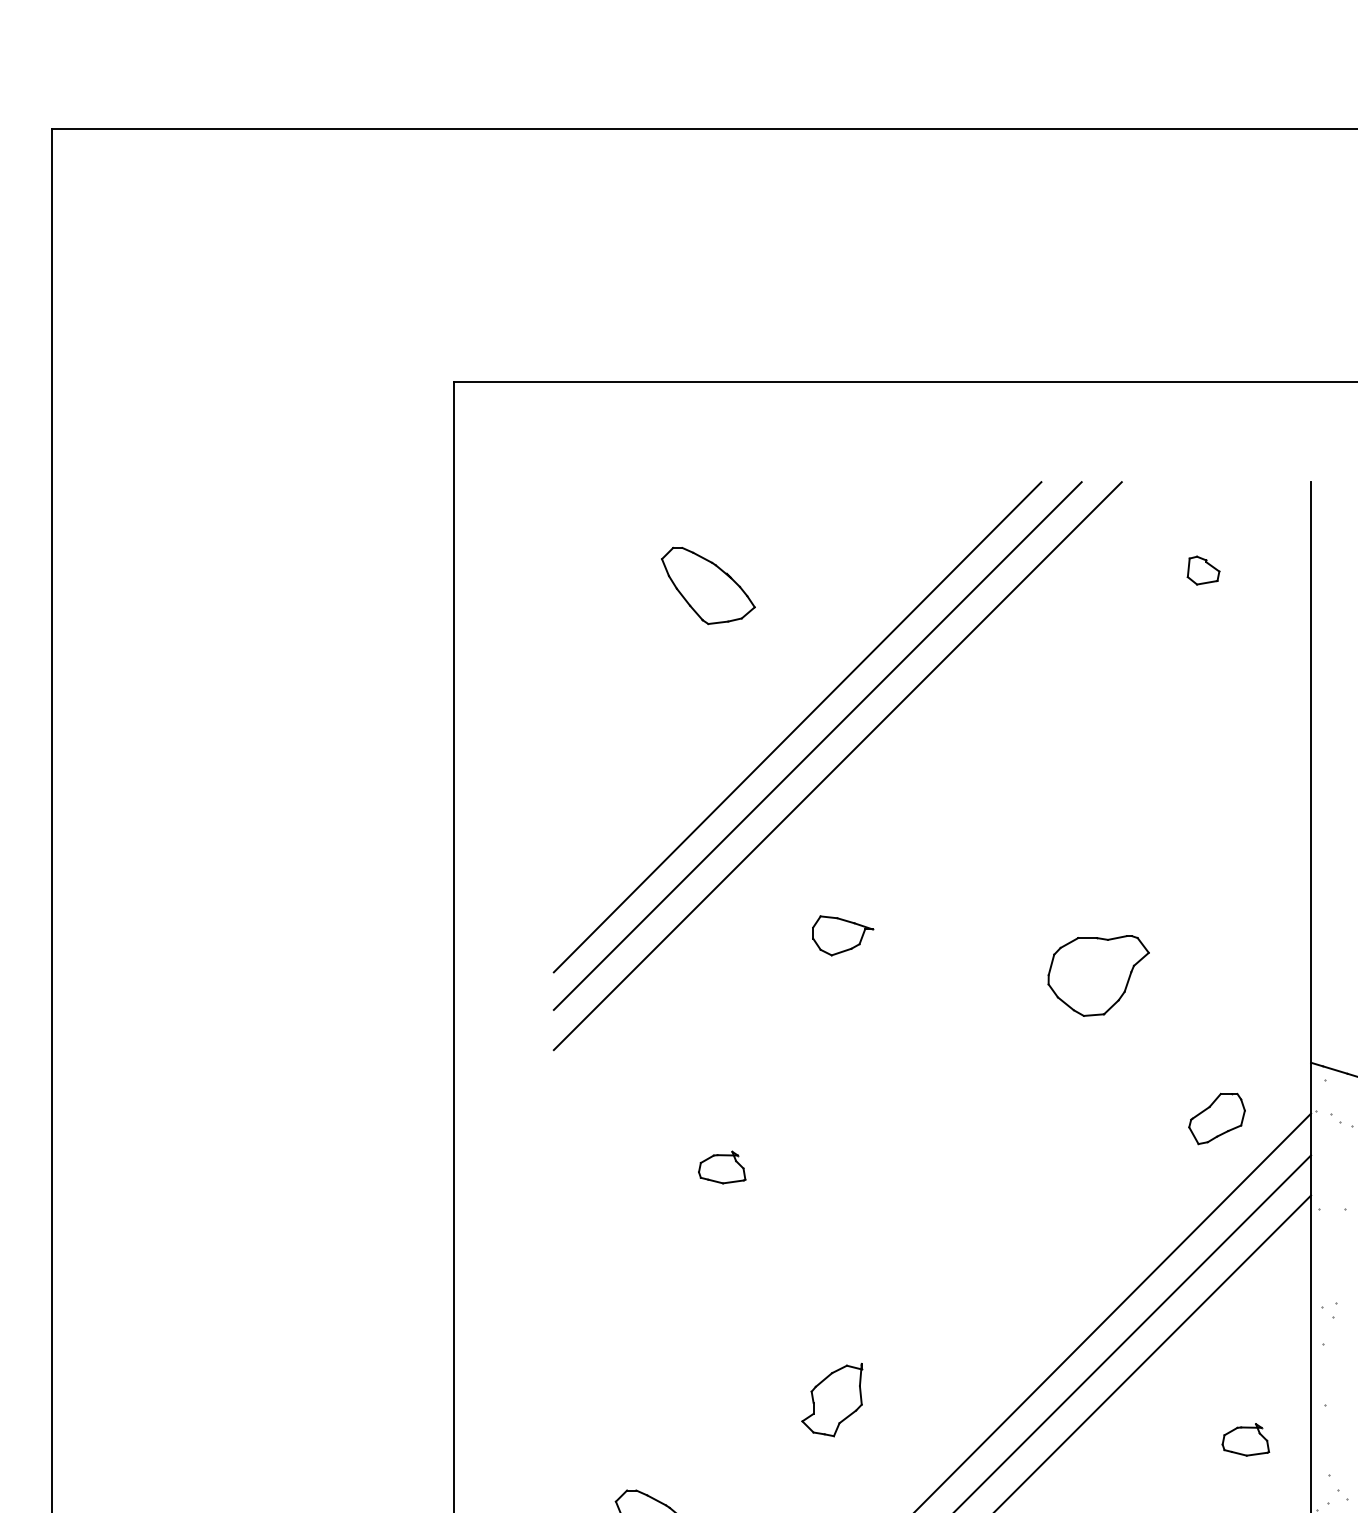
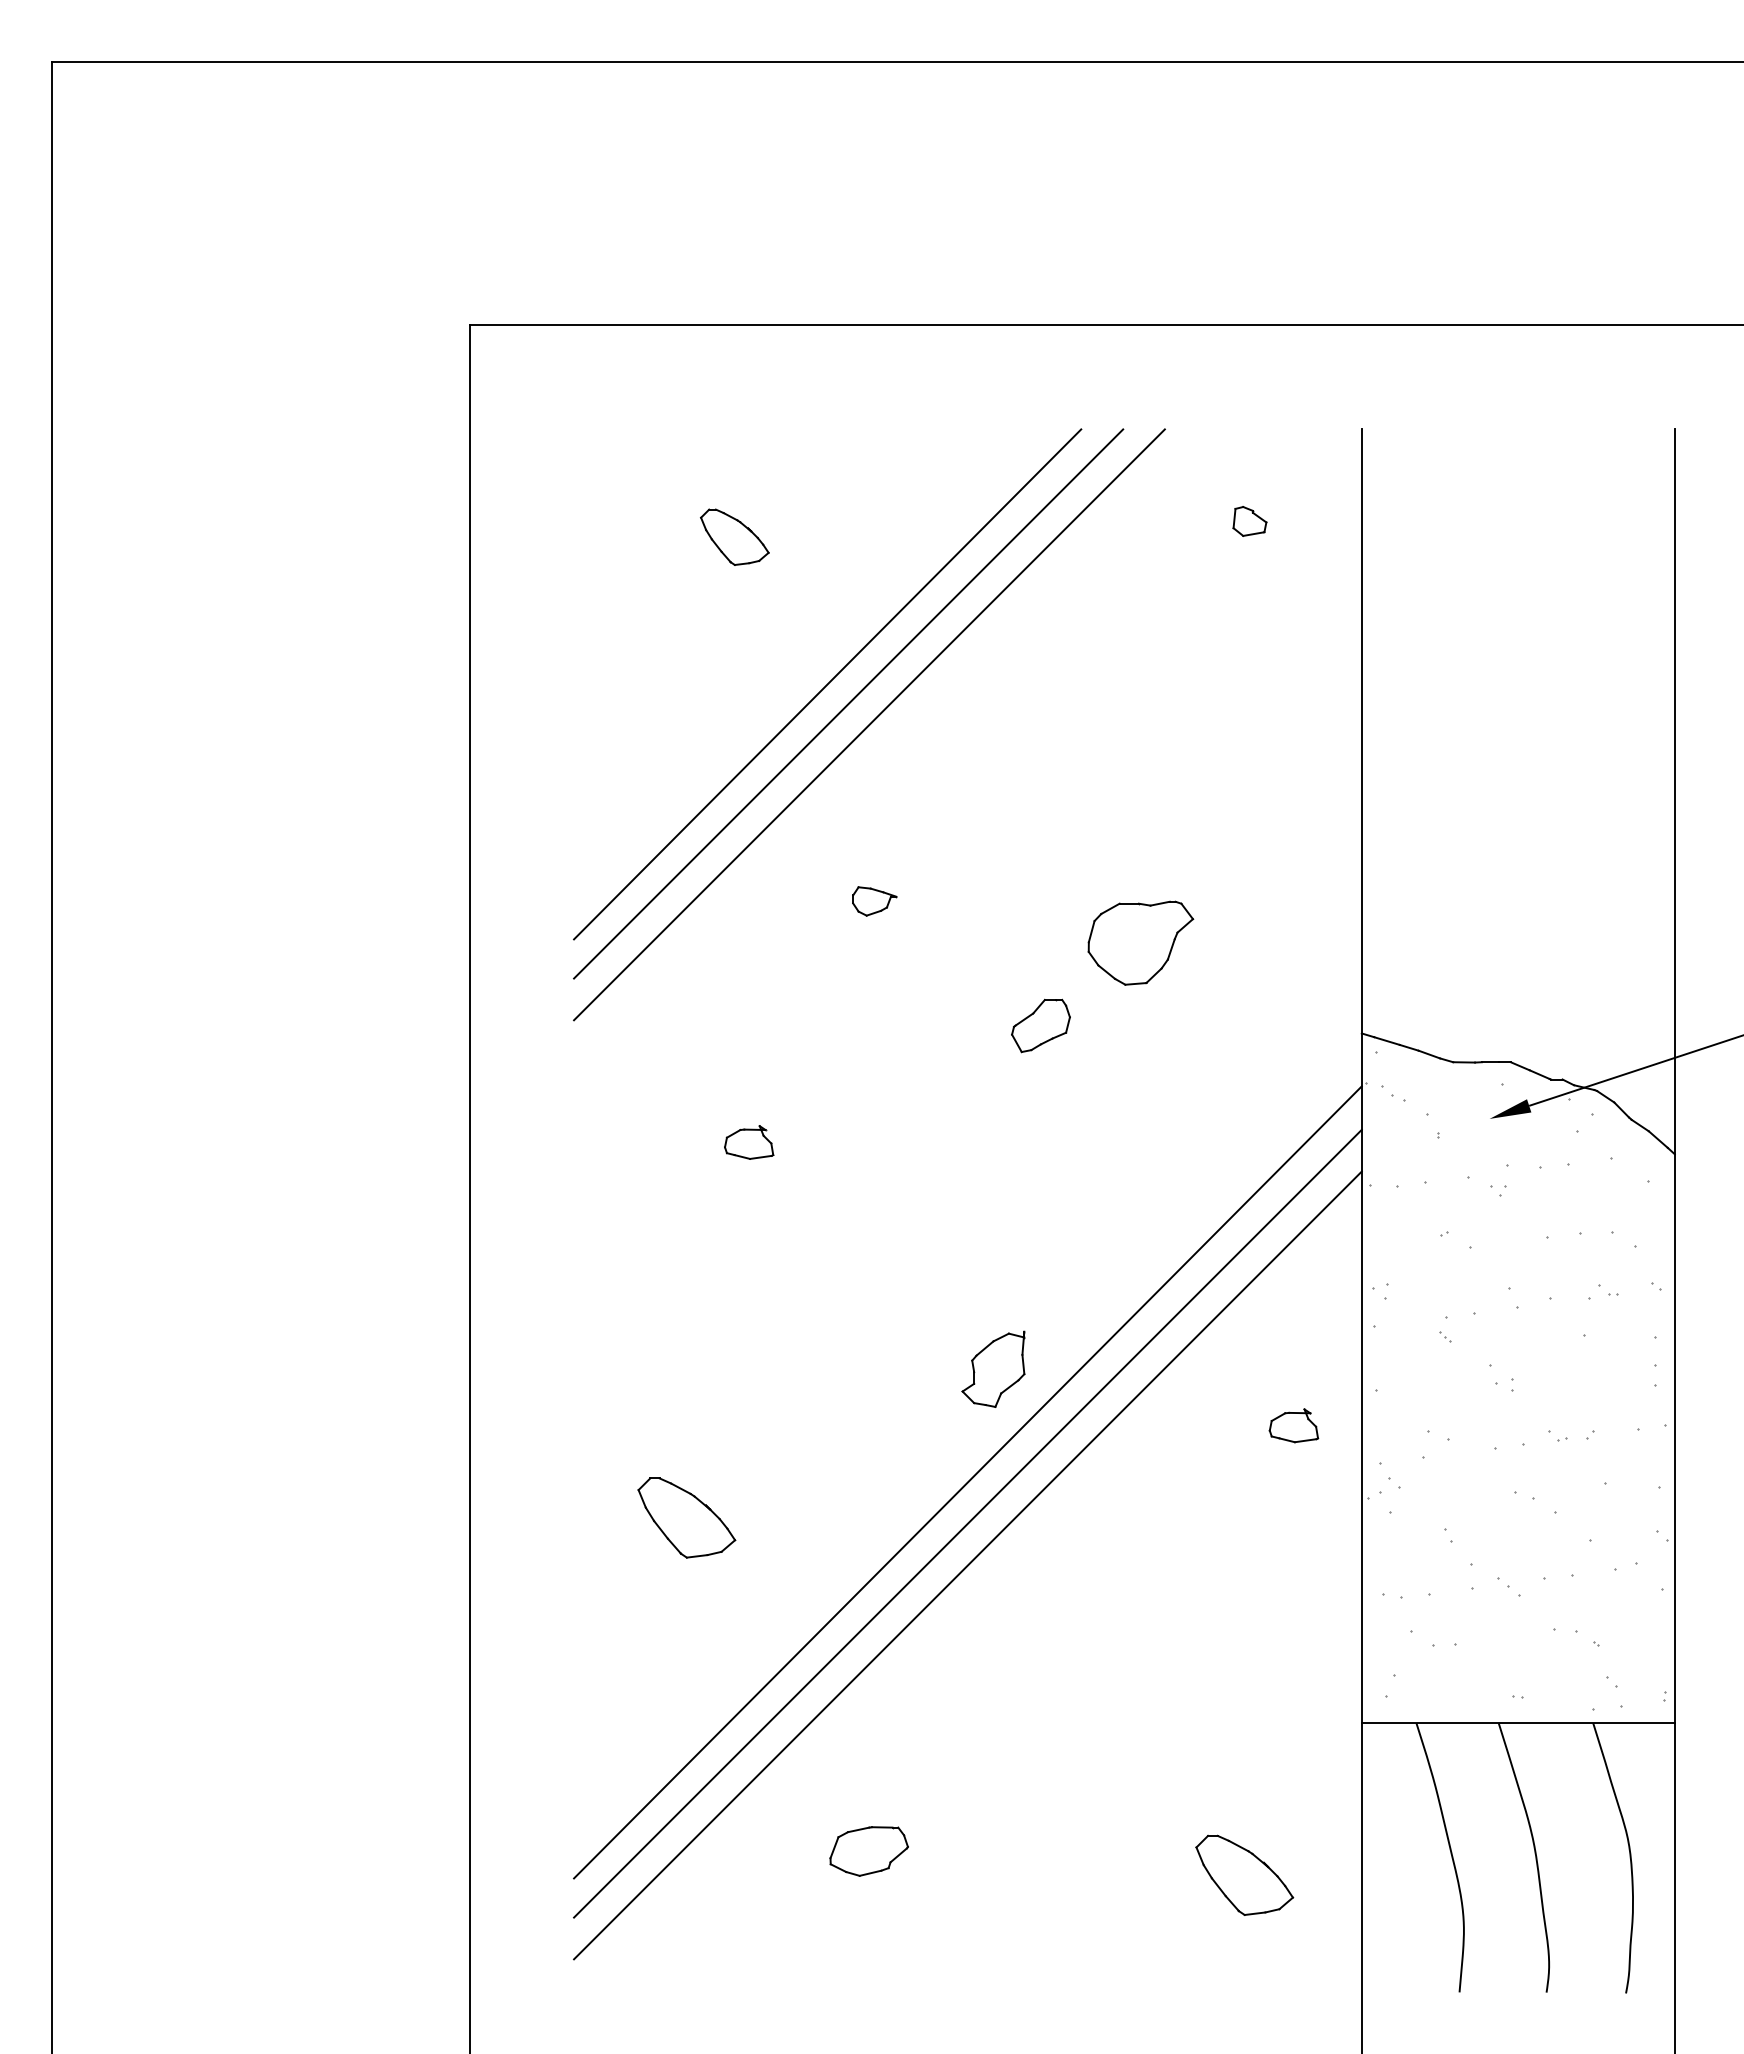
part: (708, 585) -> (734, 536), size x0.7
part: (842, 935) -> (874, 901), size x0.7
part: (1216, 1118) -> (1040, 1025), moved
part: (832, 1399) -> (993, 1368), moved

